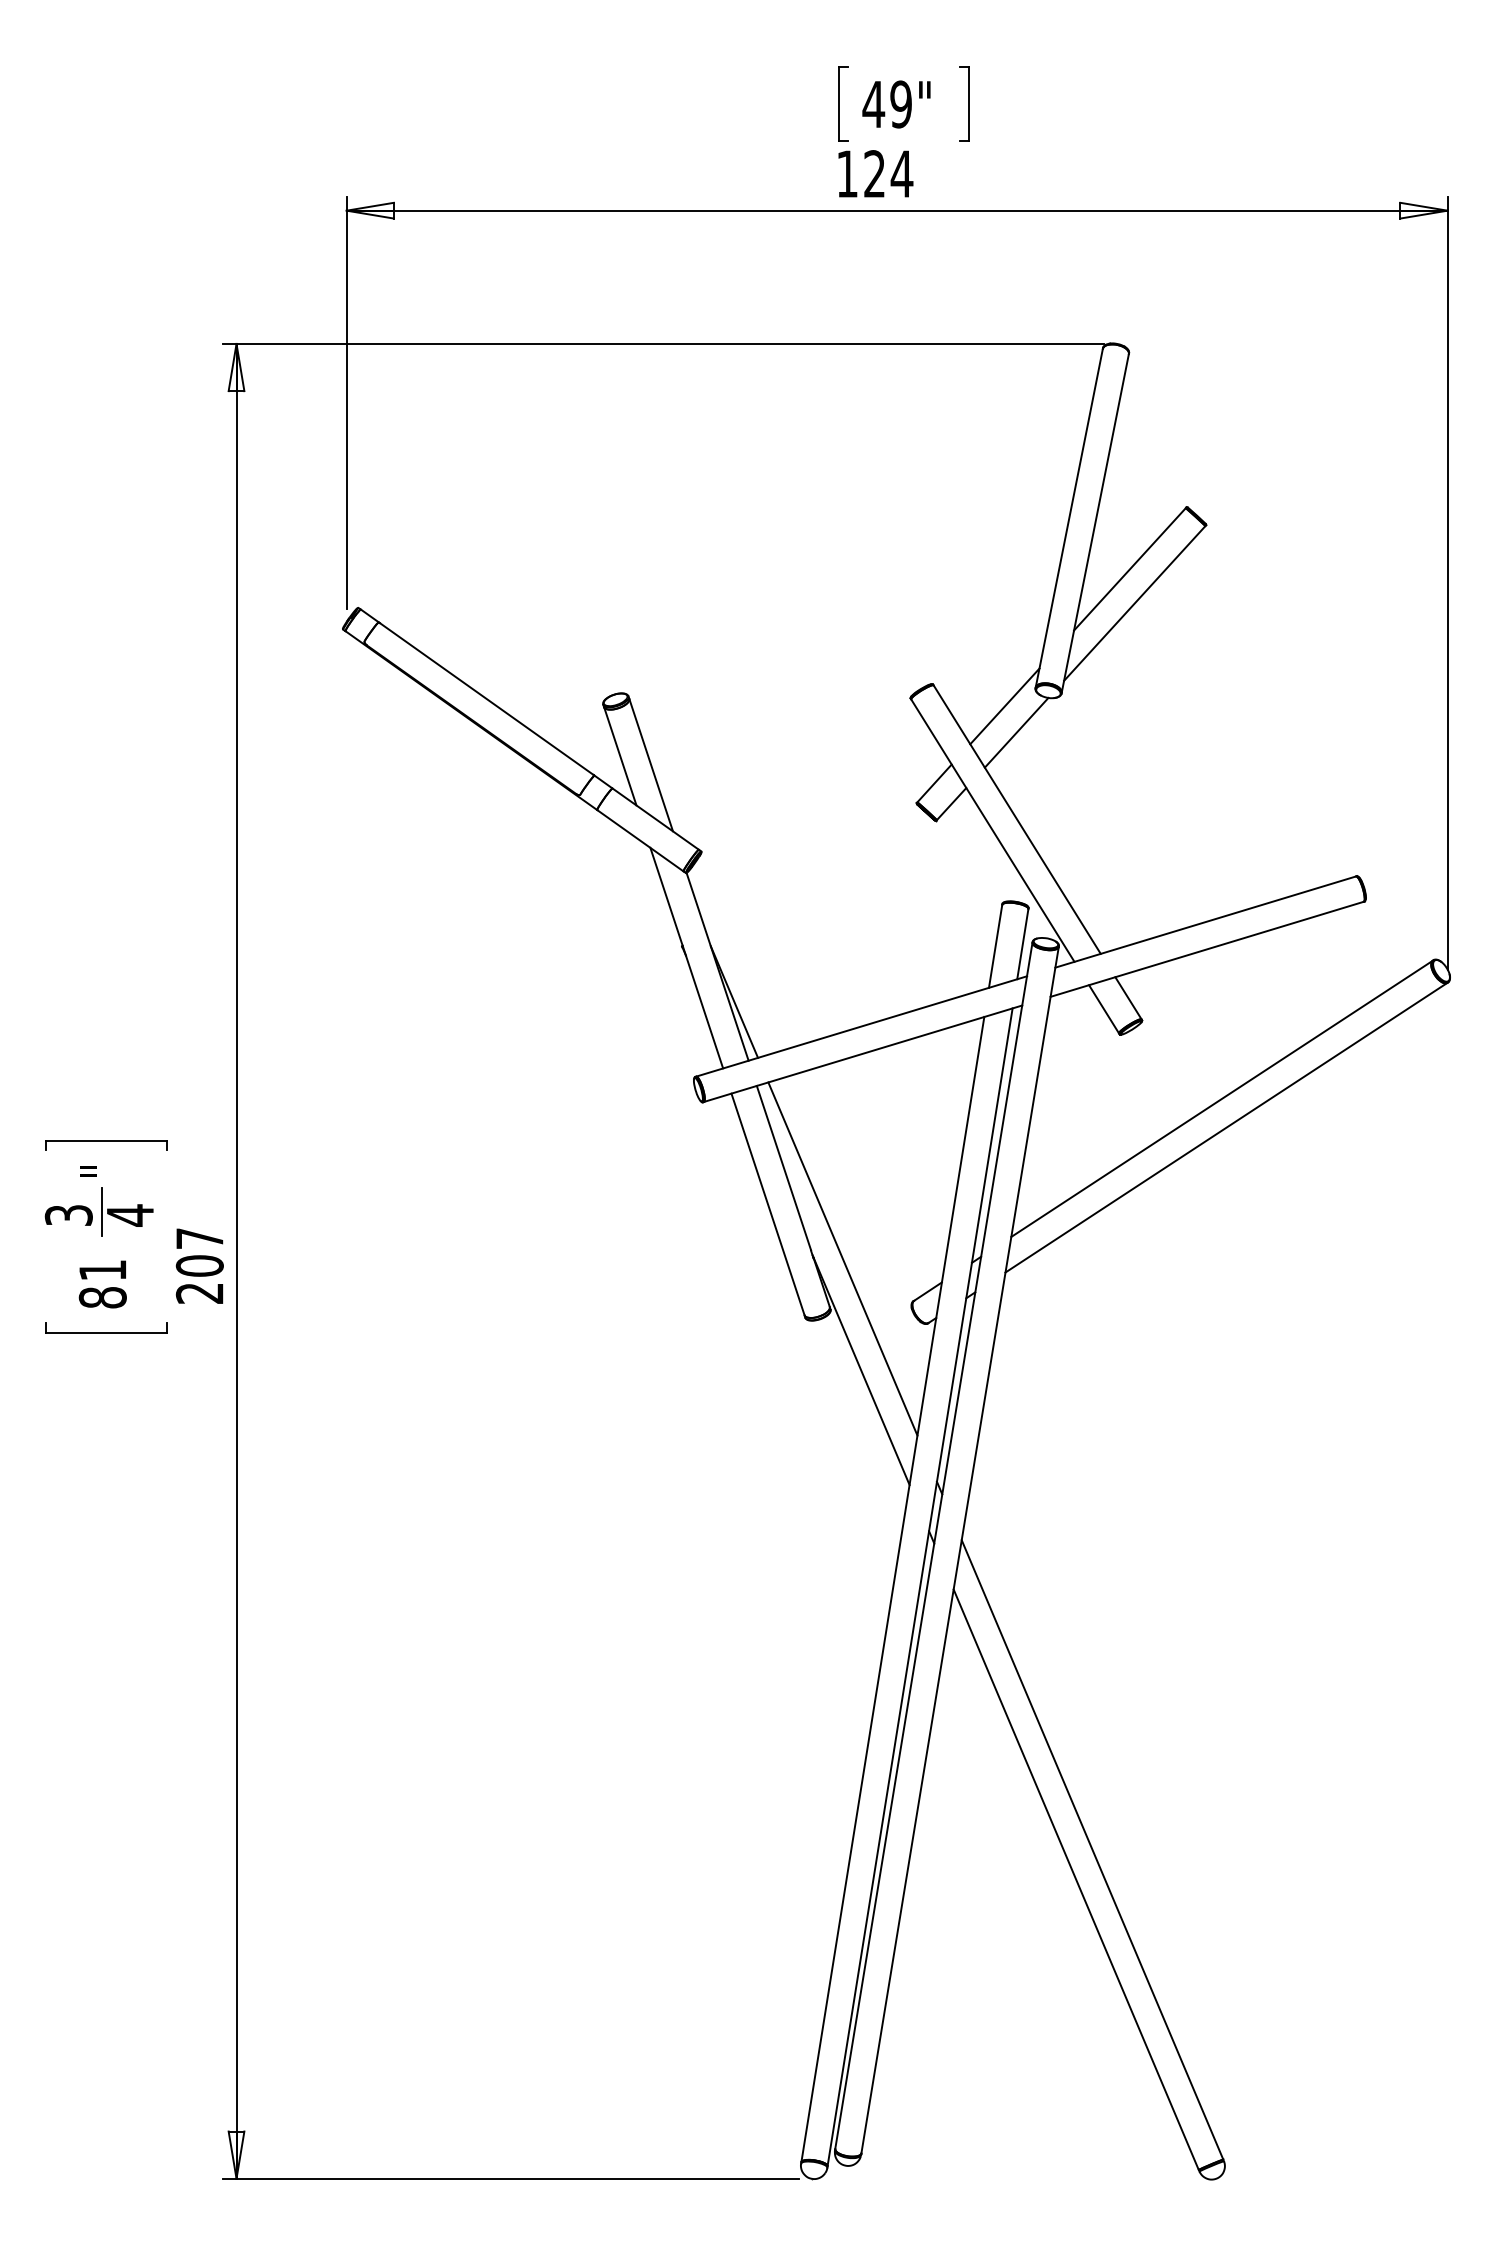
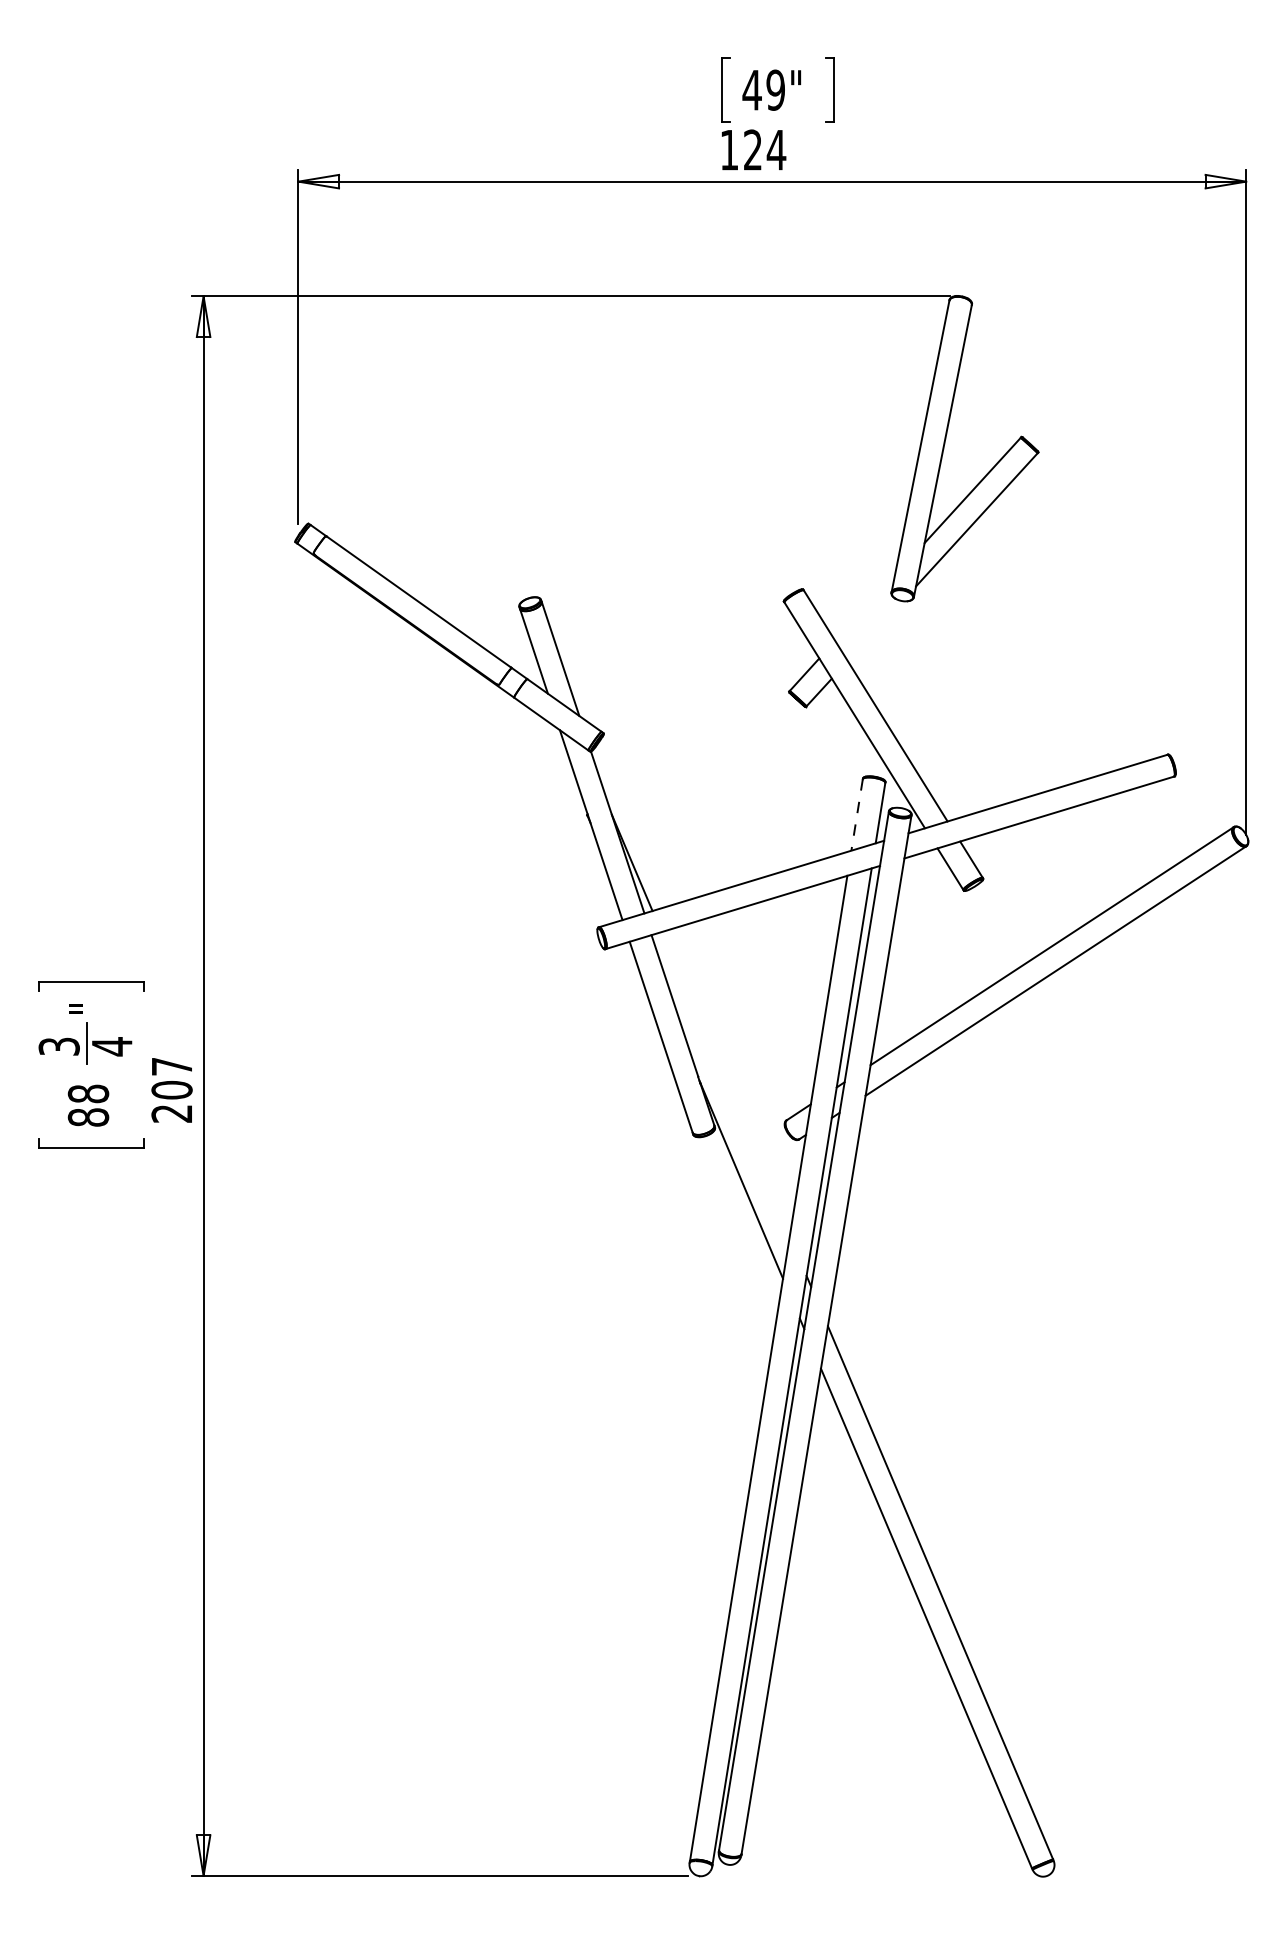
line: (1004, 706) -> (864, 608), removed
line: (1016, 732) -> (875, 630), removed
line: (995, 946) -> (857, 815), solid -> dashed
line: (842, 1258) -> (725, 1083), removed
text: (102, 1270) -> (88, 1094), 81 -> 88

